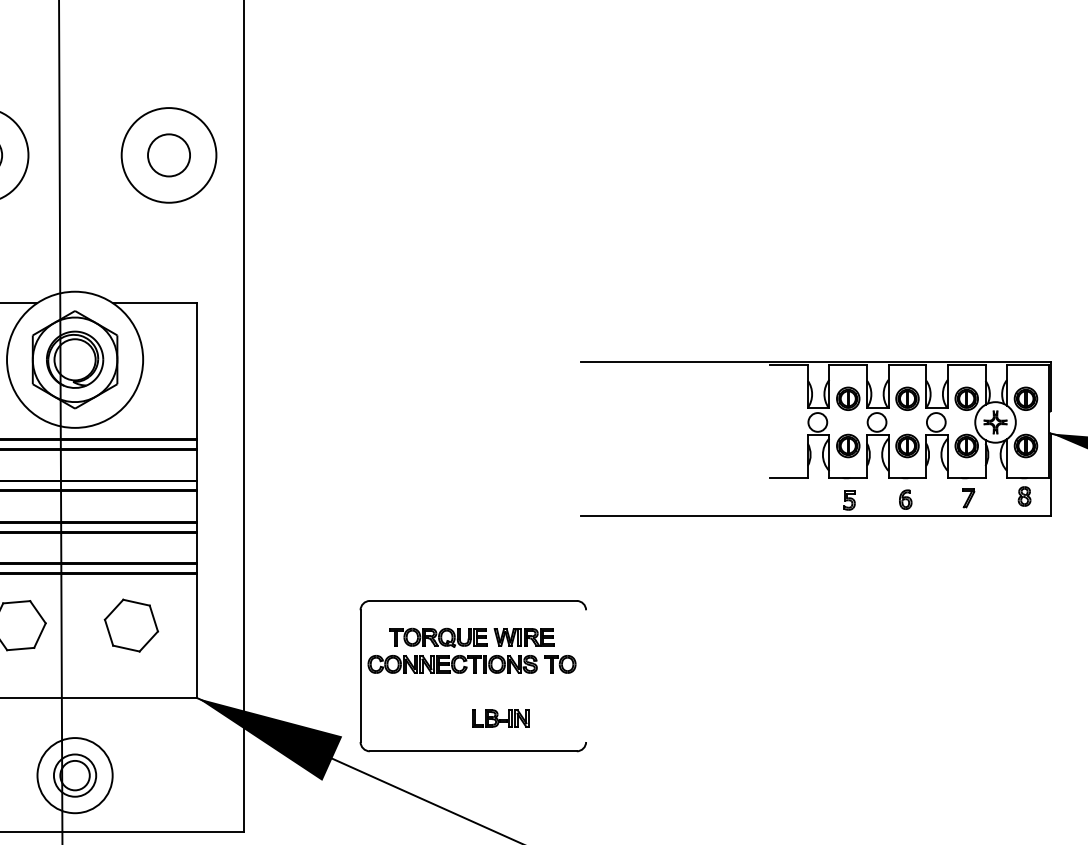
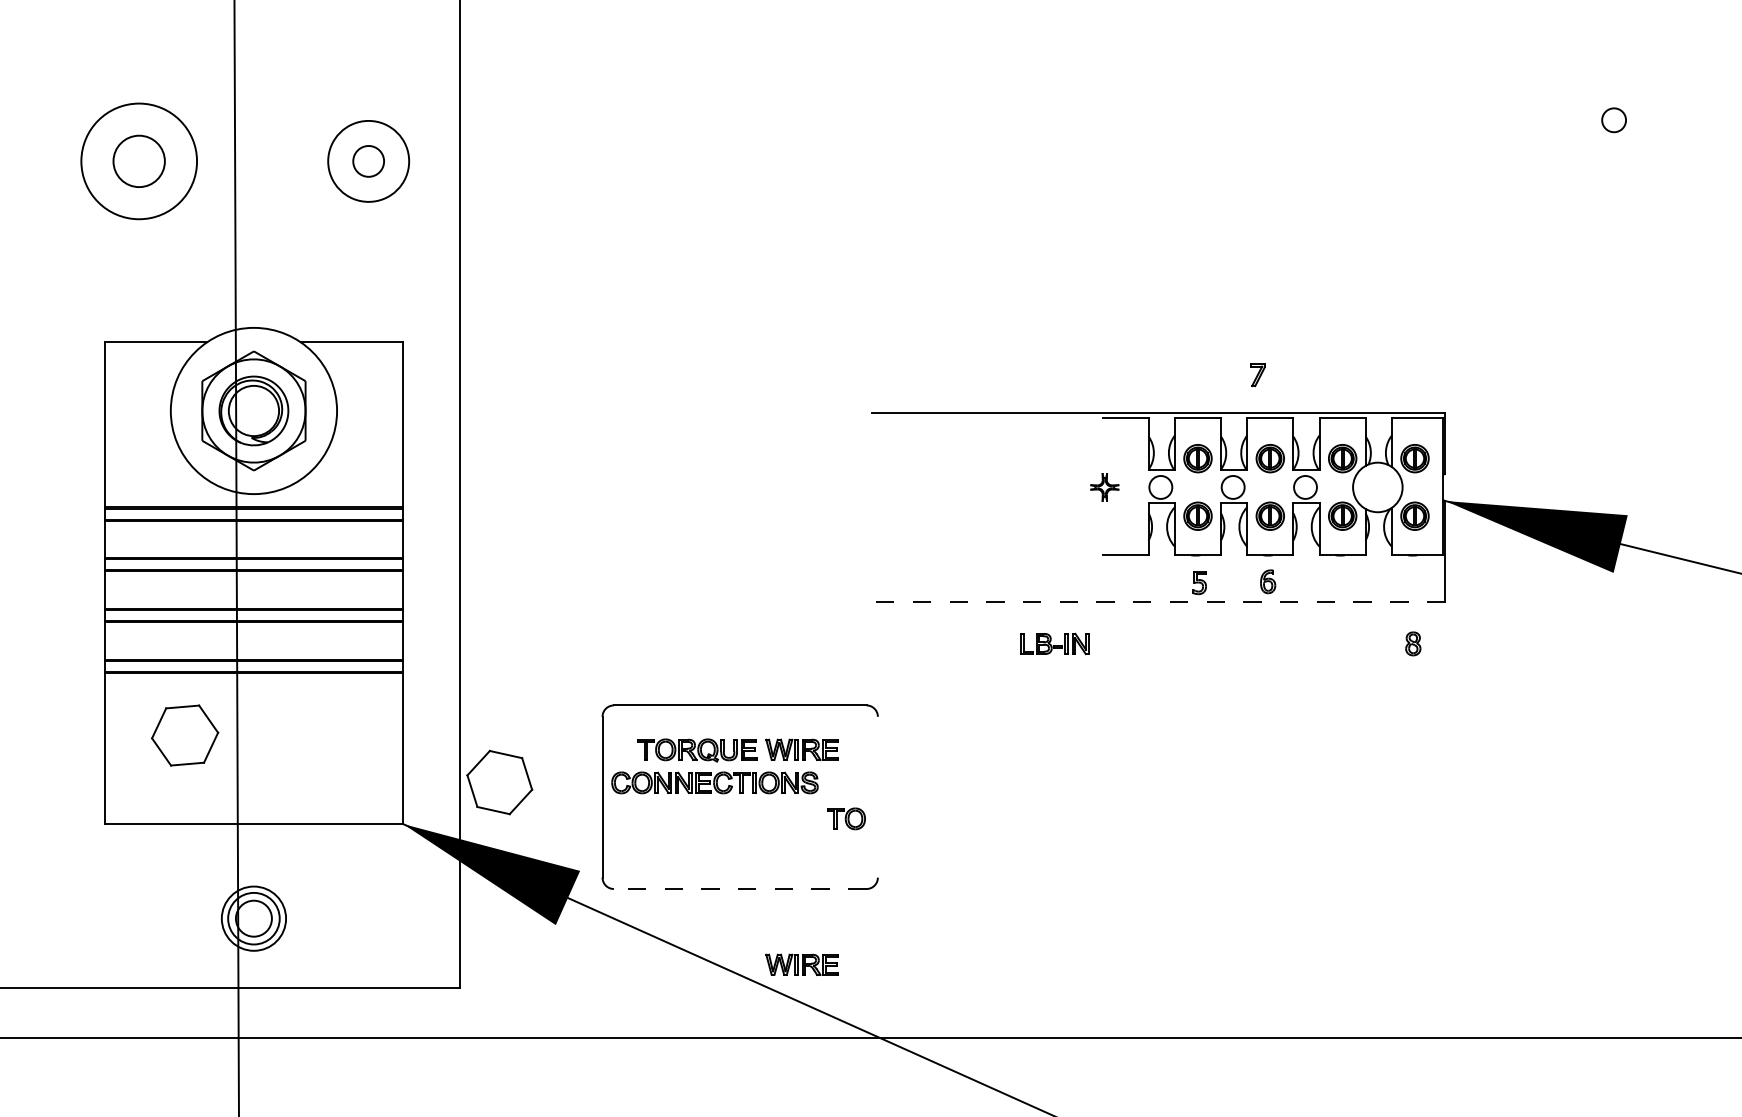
circle: (168, 155) -> (368, 161), size x0.6
circle: (168, 155) -> (368, 161), size x0.7
part: (995, 422) -> (1104, 487), moved
part: (1024, 496) -> (1413, 643), moved
part: (968, 498) -> (1257, 375), moved
line: (815, 516) -> (1158, 602), solid -> dashed
part: (131, 625) -> (499, 782), moved
part: (560, 664) -> (846, 818), moved
part: (500, 718) -> (1054, 643), moved
line: (472, 751) -> (739, 889), solid -> dashed
circle: (74, 775) -> (253, 918), size x0.7
part: (523, 813) -> (801, 964), added

